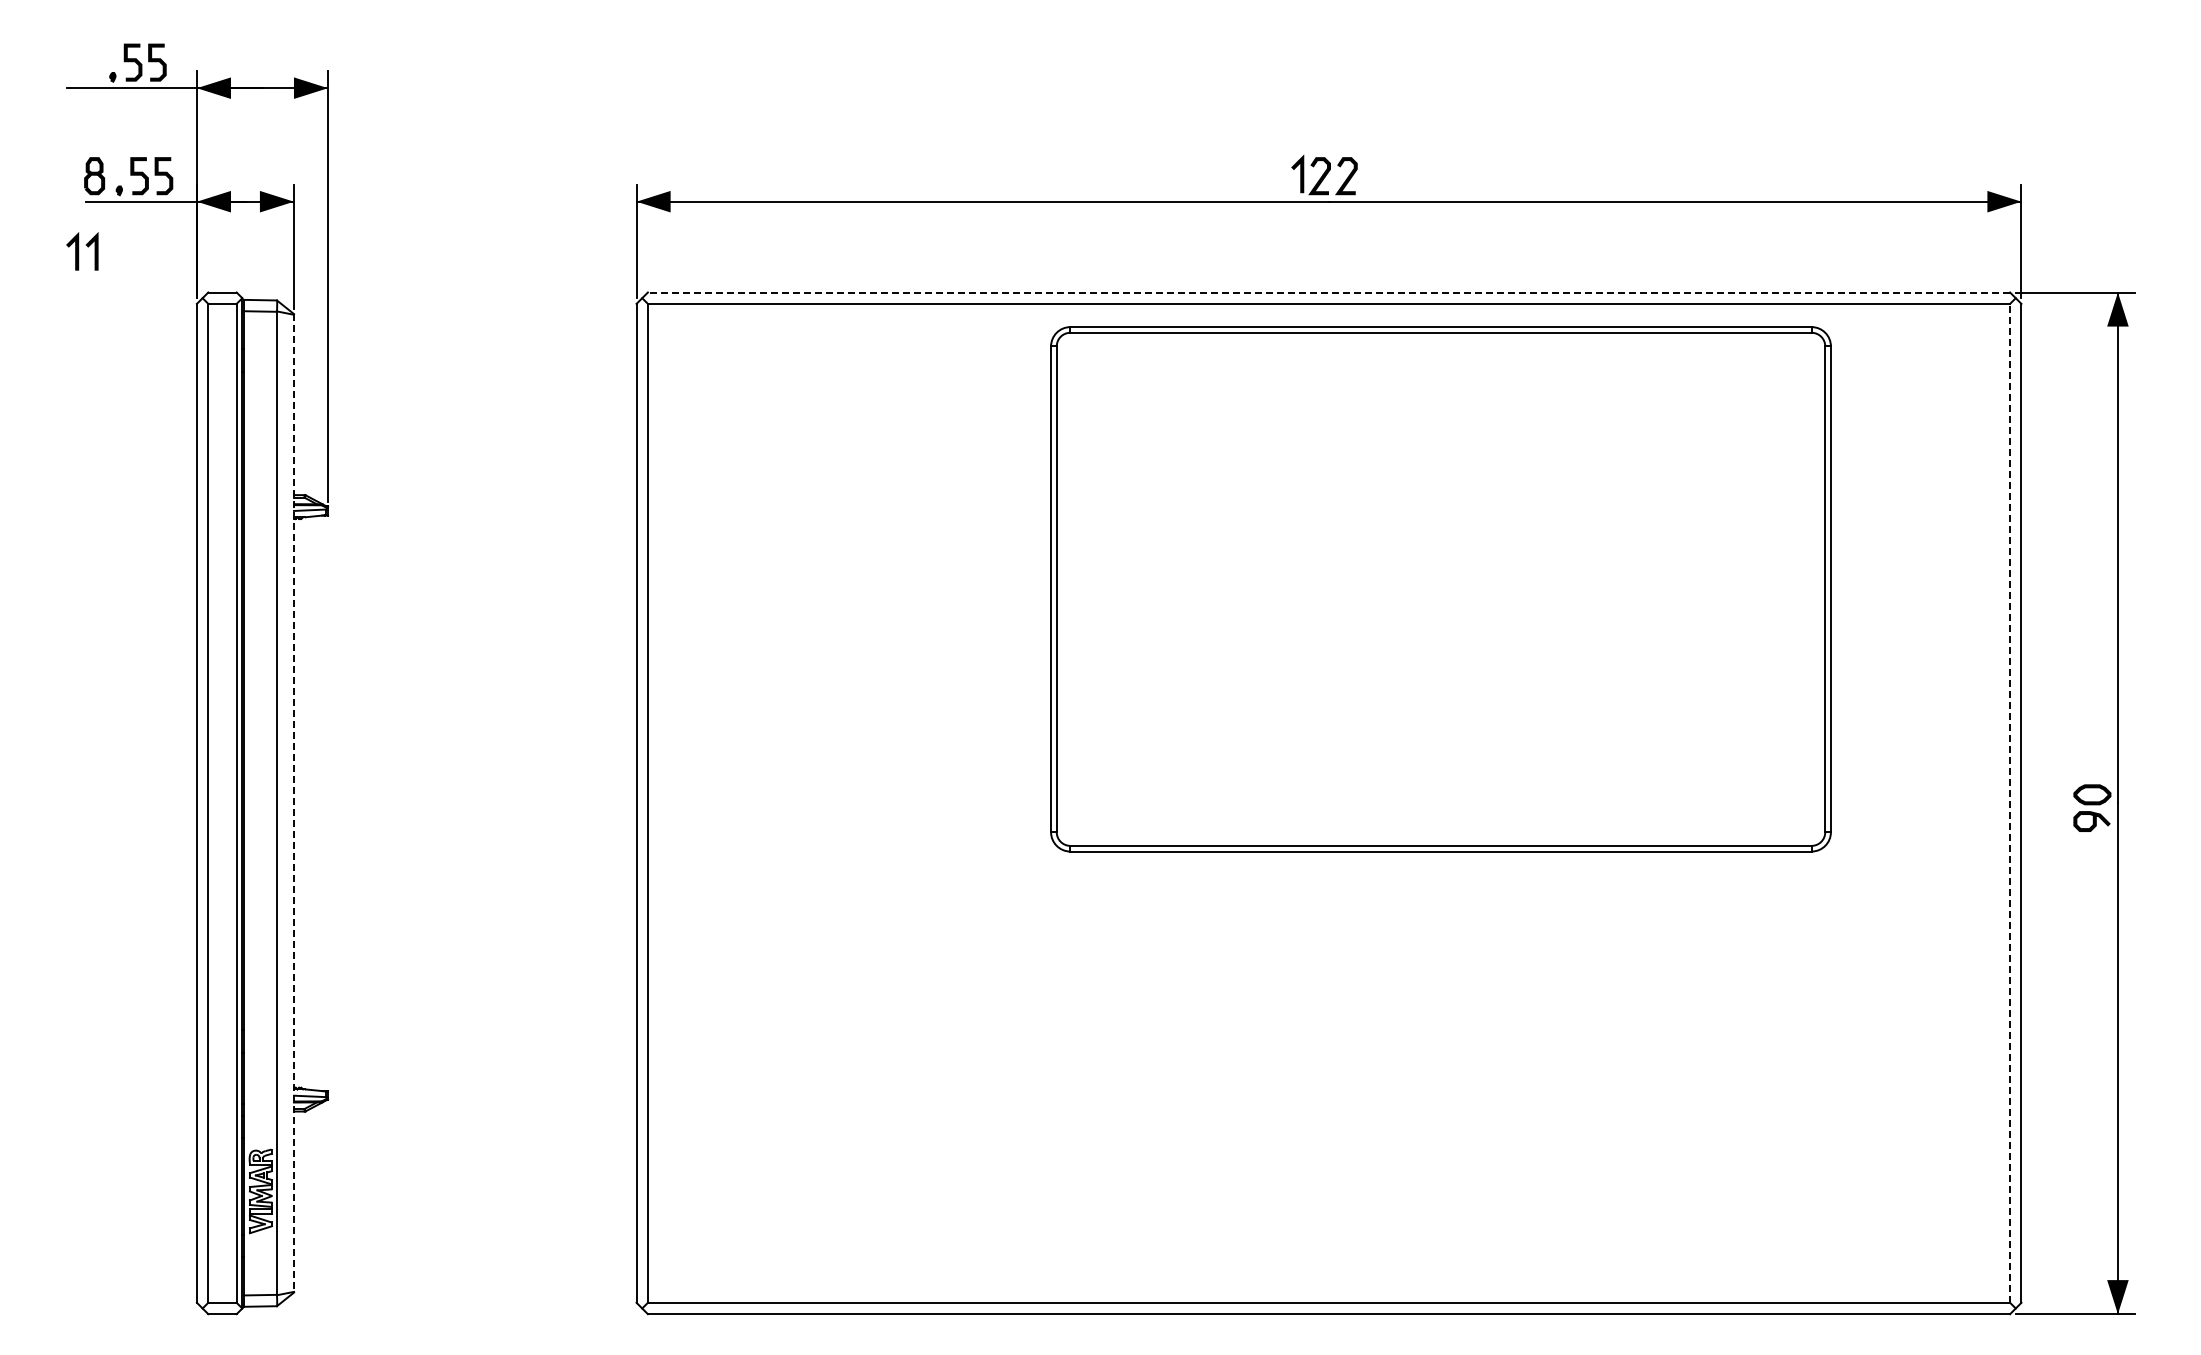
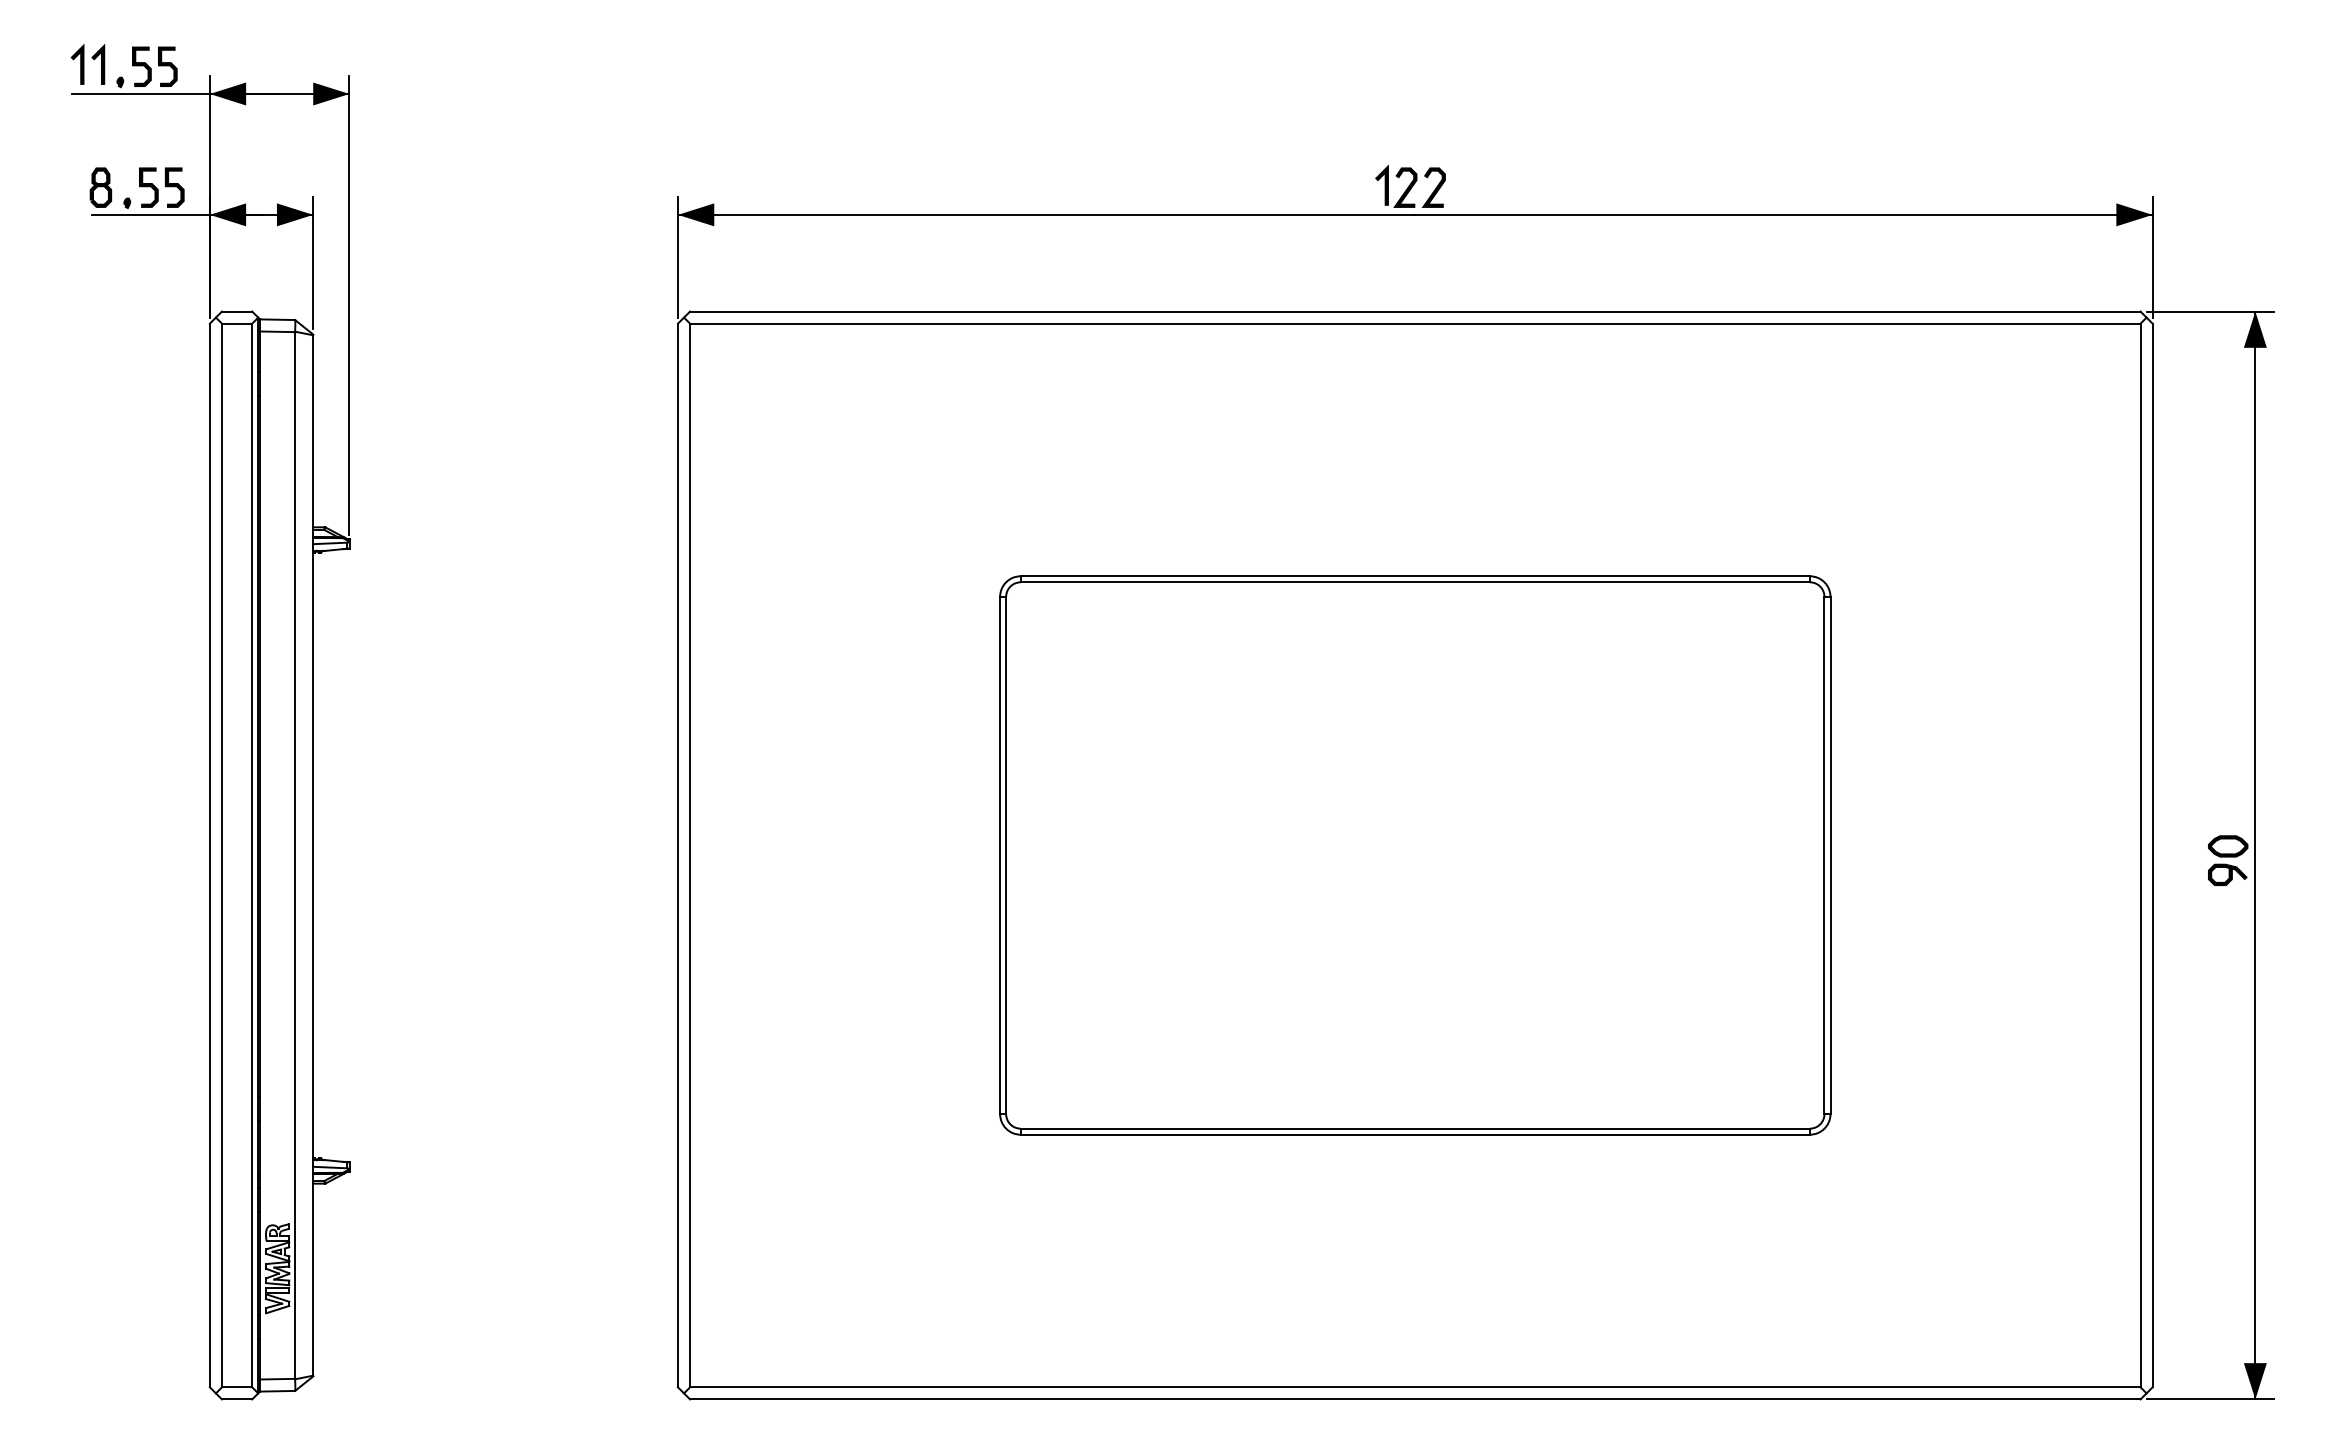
part: (82, 251) -> (88, 64), moved
line: (1328, 292) -> (1414, 311), dashed -> solid
part: (1440, 589) -> (1414, 855), moved
line: (2010, 802) -> (2140, 854), dashed -> solid
line: (294, 803) -> (313, 855), dashed -> solid

